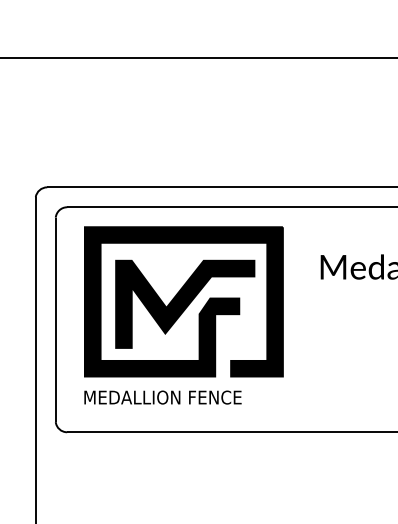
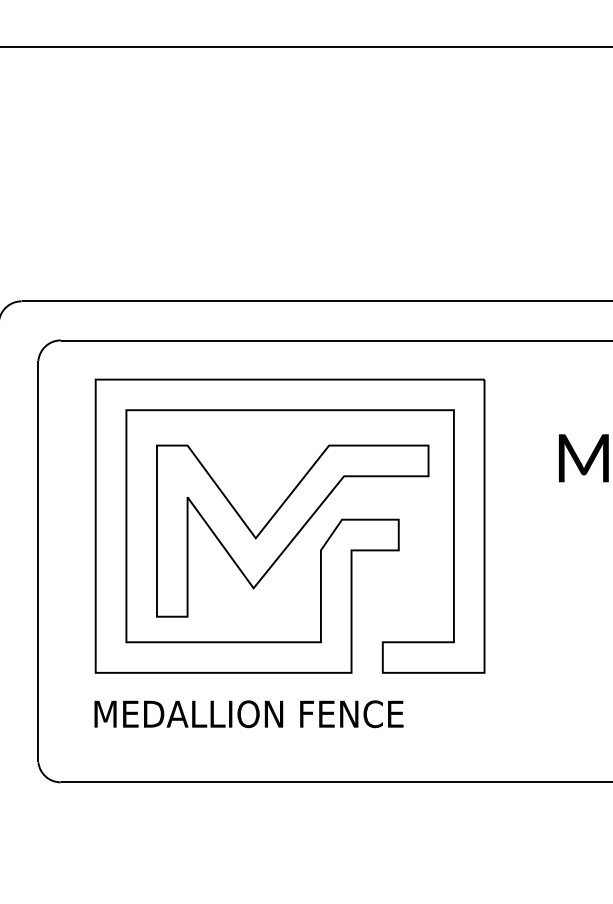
fill: (183, 301) -> (289, 525), removed
fill: (185, 303) -> (293, 529), removed

